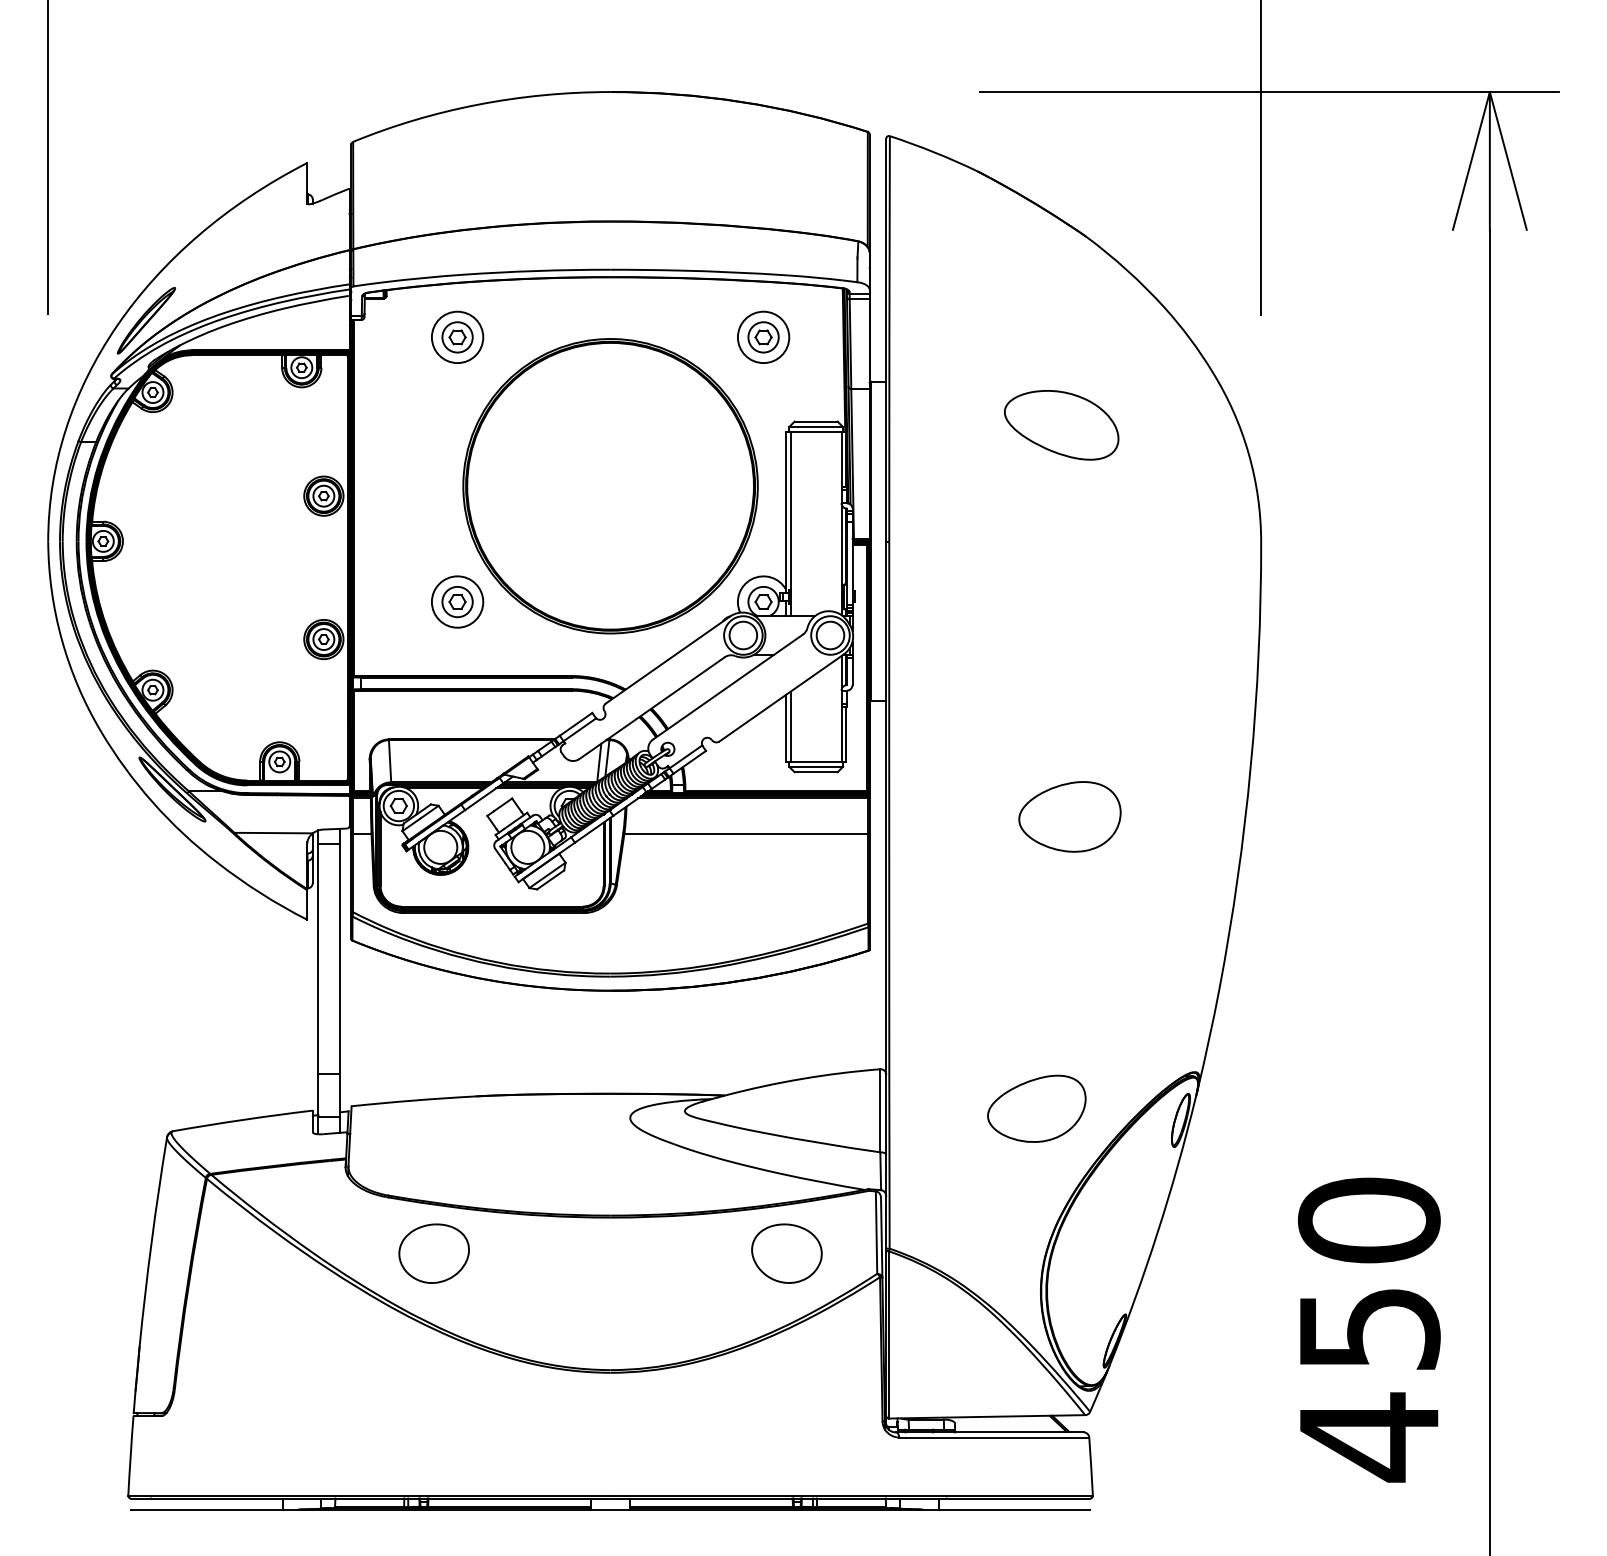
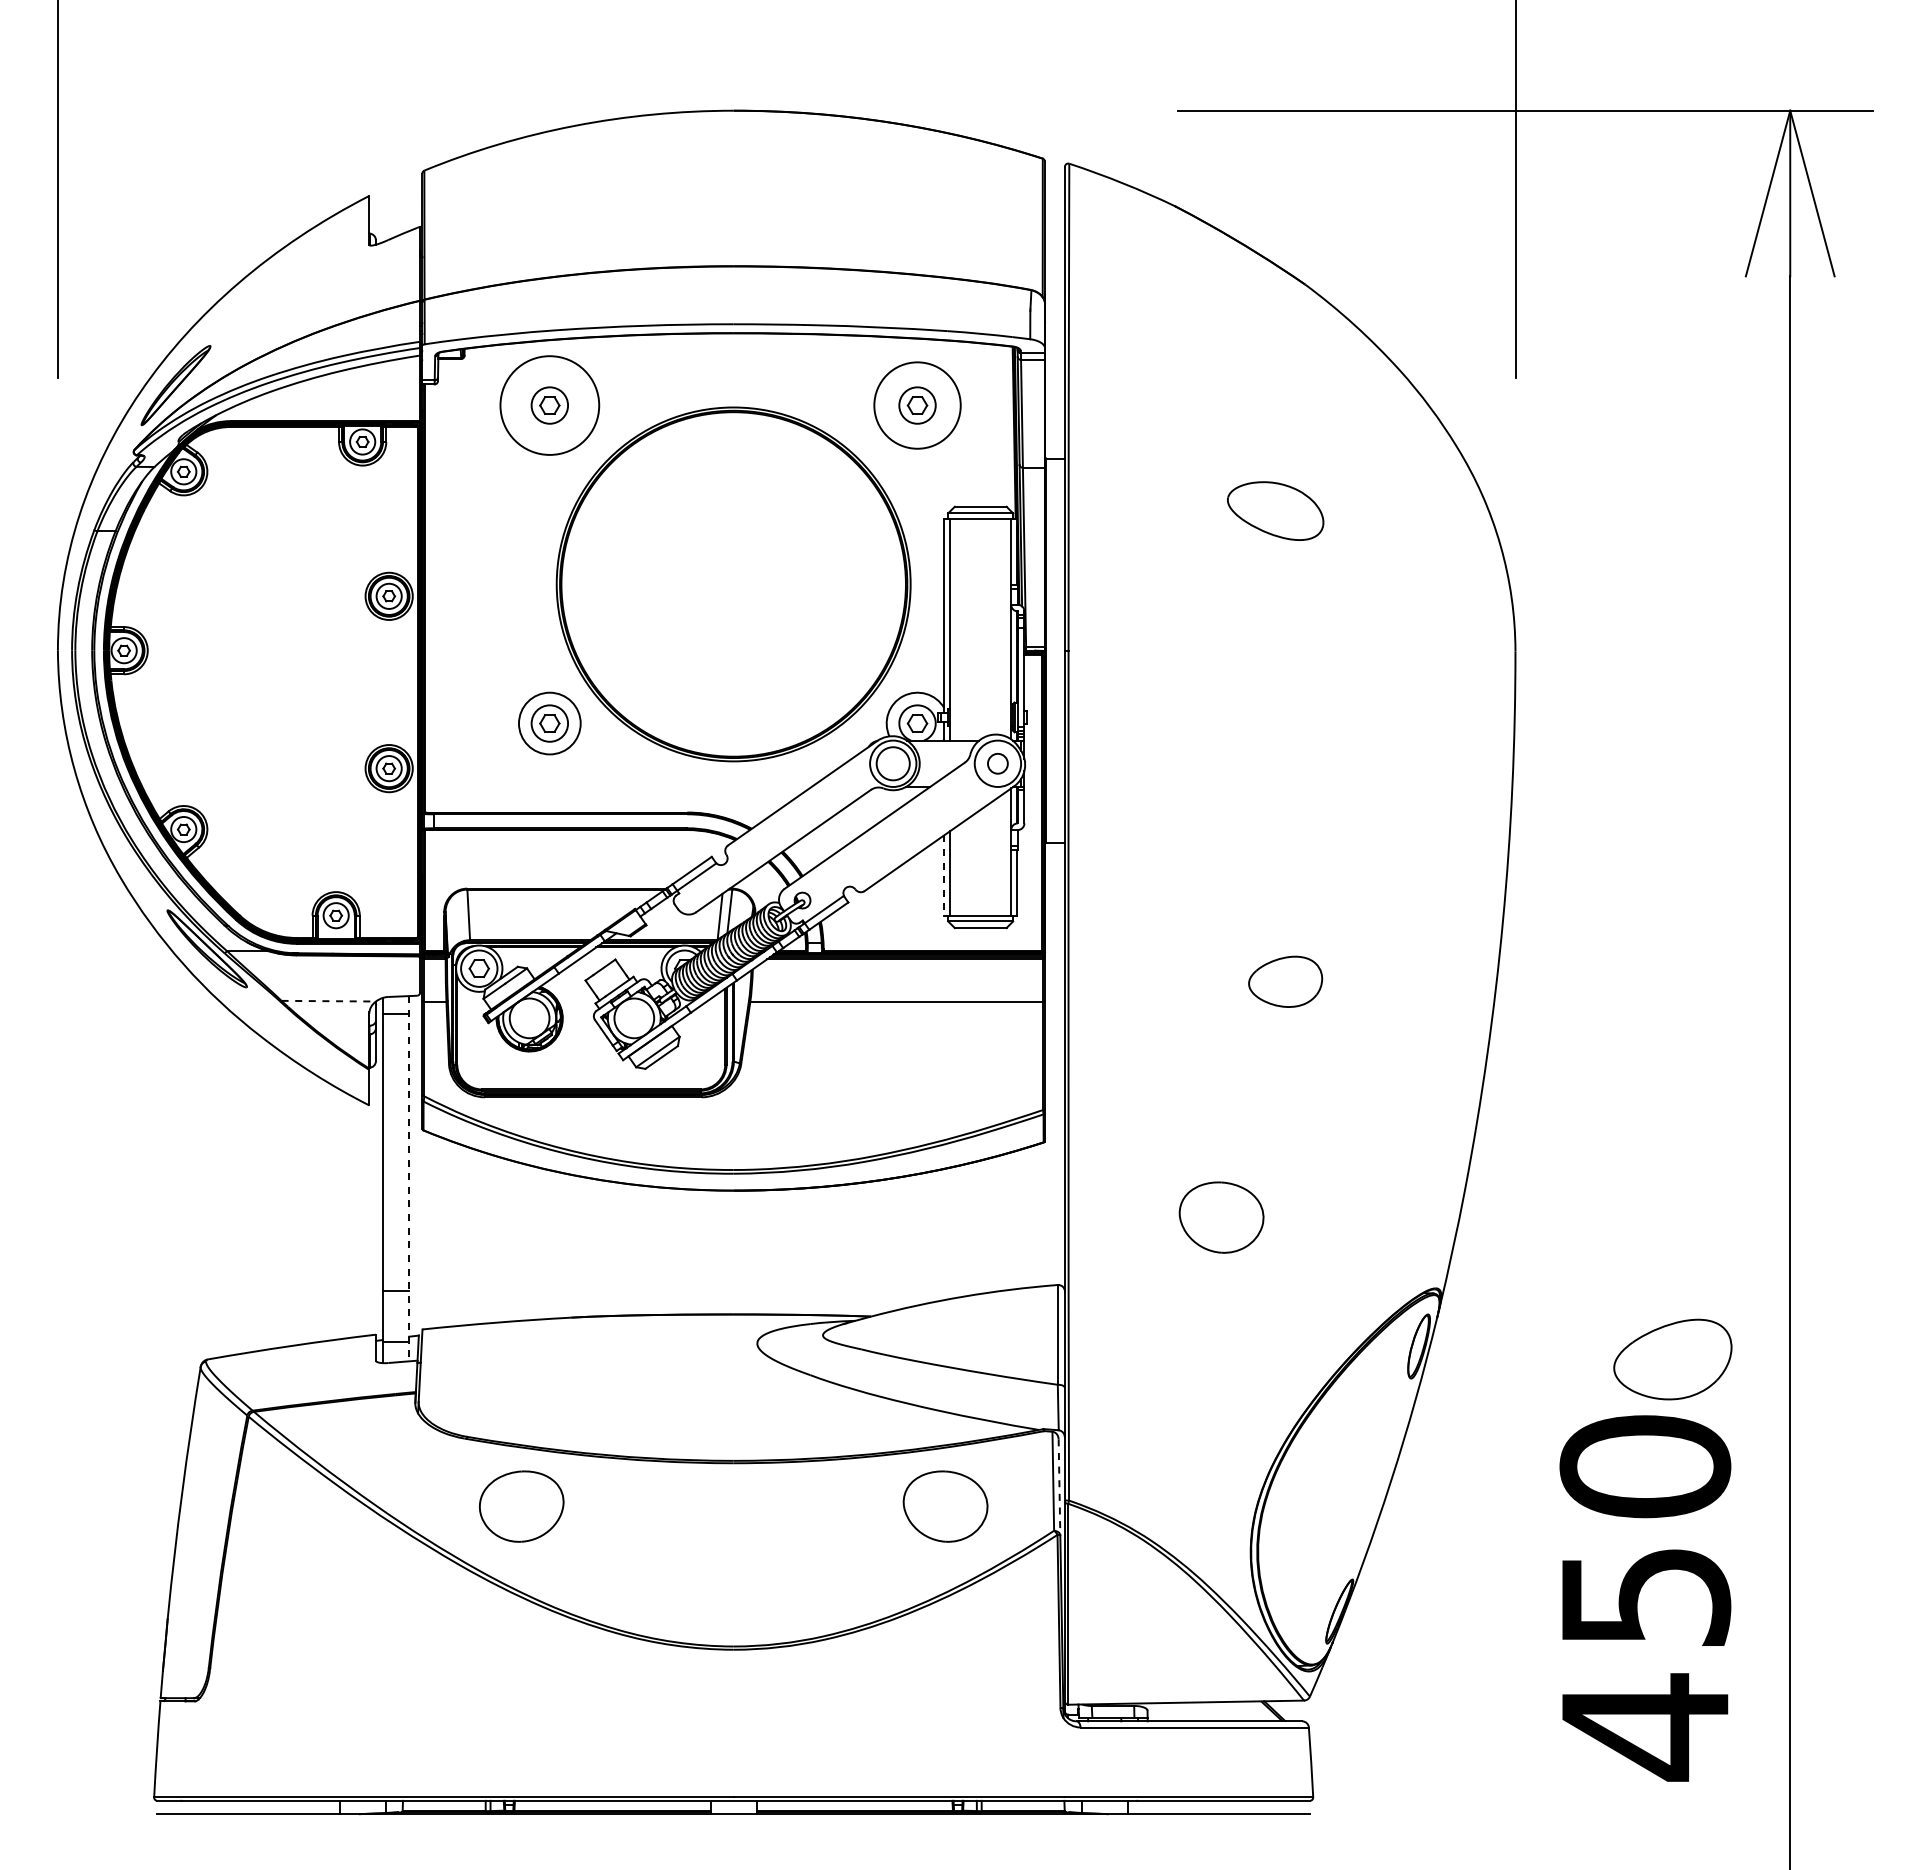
circle: (457, 337) -> (549, 405), size x1.6
circle: (763, 337) -> (917, 405), size x1.4
part: (1061, 424) -> (1275, 510), size x0.7
circle: (830, 635) -> (997, 763), size x0.6
line: (786, 729) -> (944, 876), solid -> dashed
part: (1069, 816) -> (1285, 981), size x0.6
line: (274, 833) -> (329, 1001), solid -> dashed
line: (340, 980) -> (409, 1178), solid -> dashed
part: (1016, 1013) -> (1221, 1217), added
part: (1036, 1108) -> (1672, 1359), moved
line: (881, 1237) -> (1059, 1487), solid -> dashed

